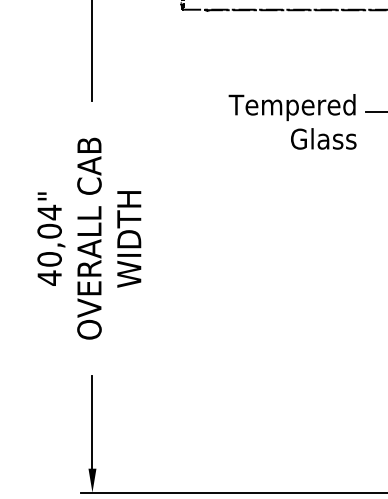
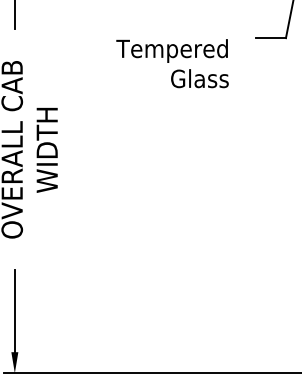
text: (292, 121) -> (172, 63), moved

